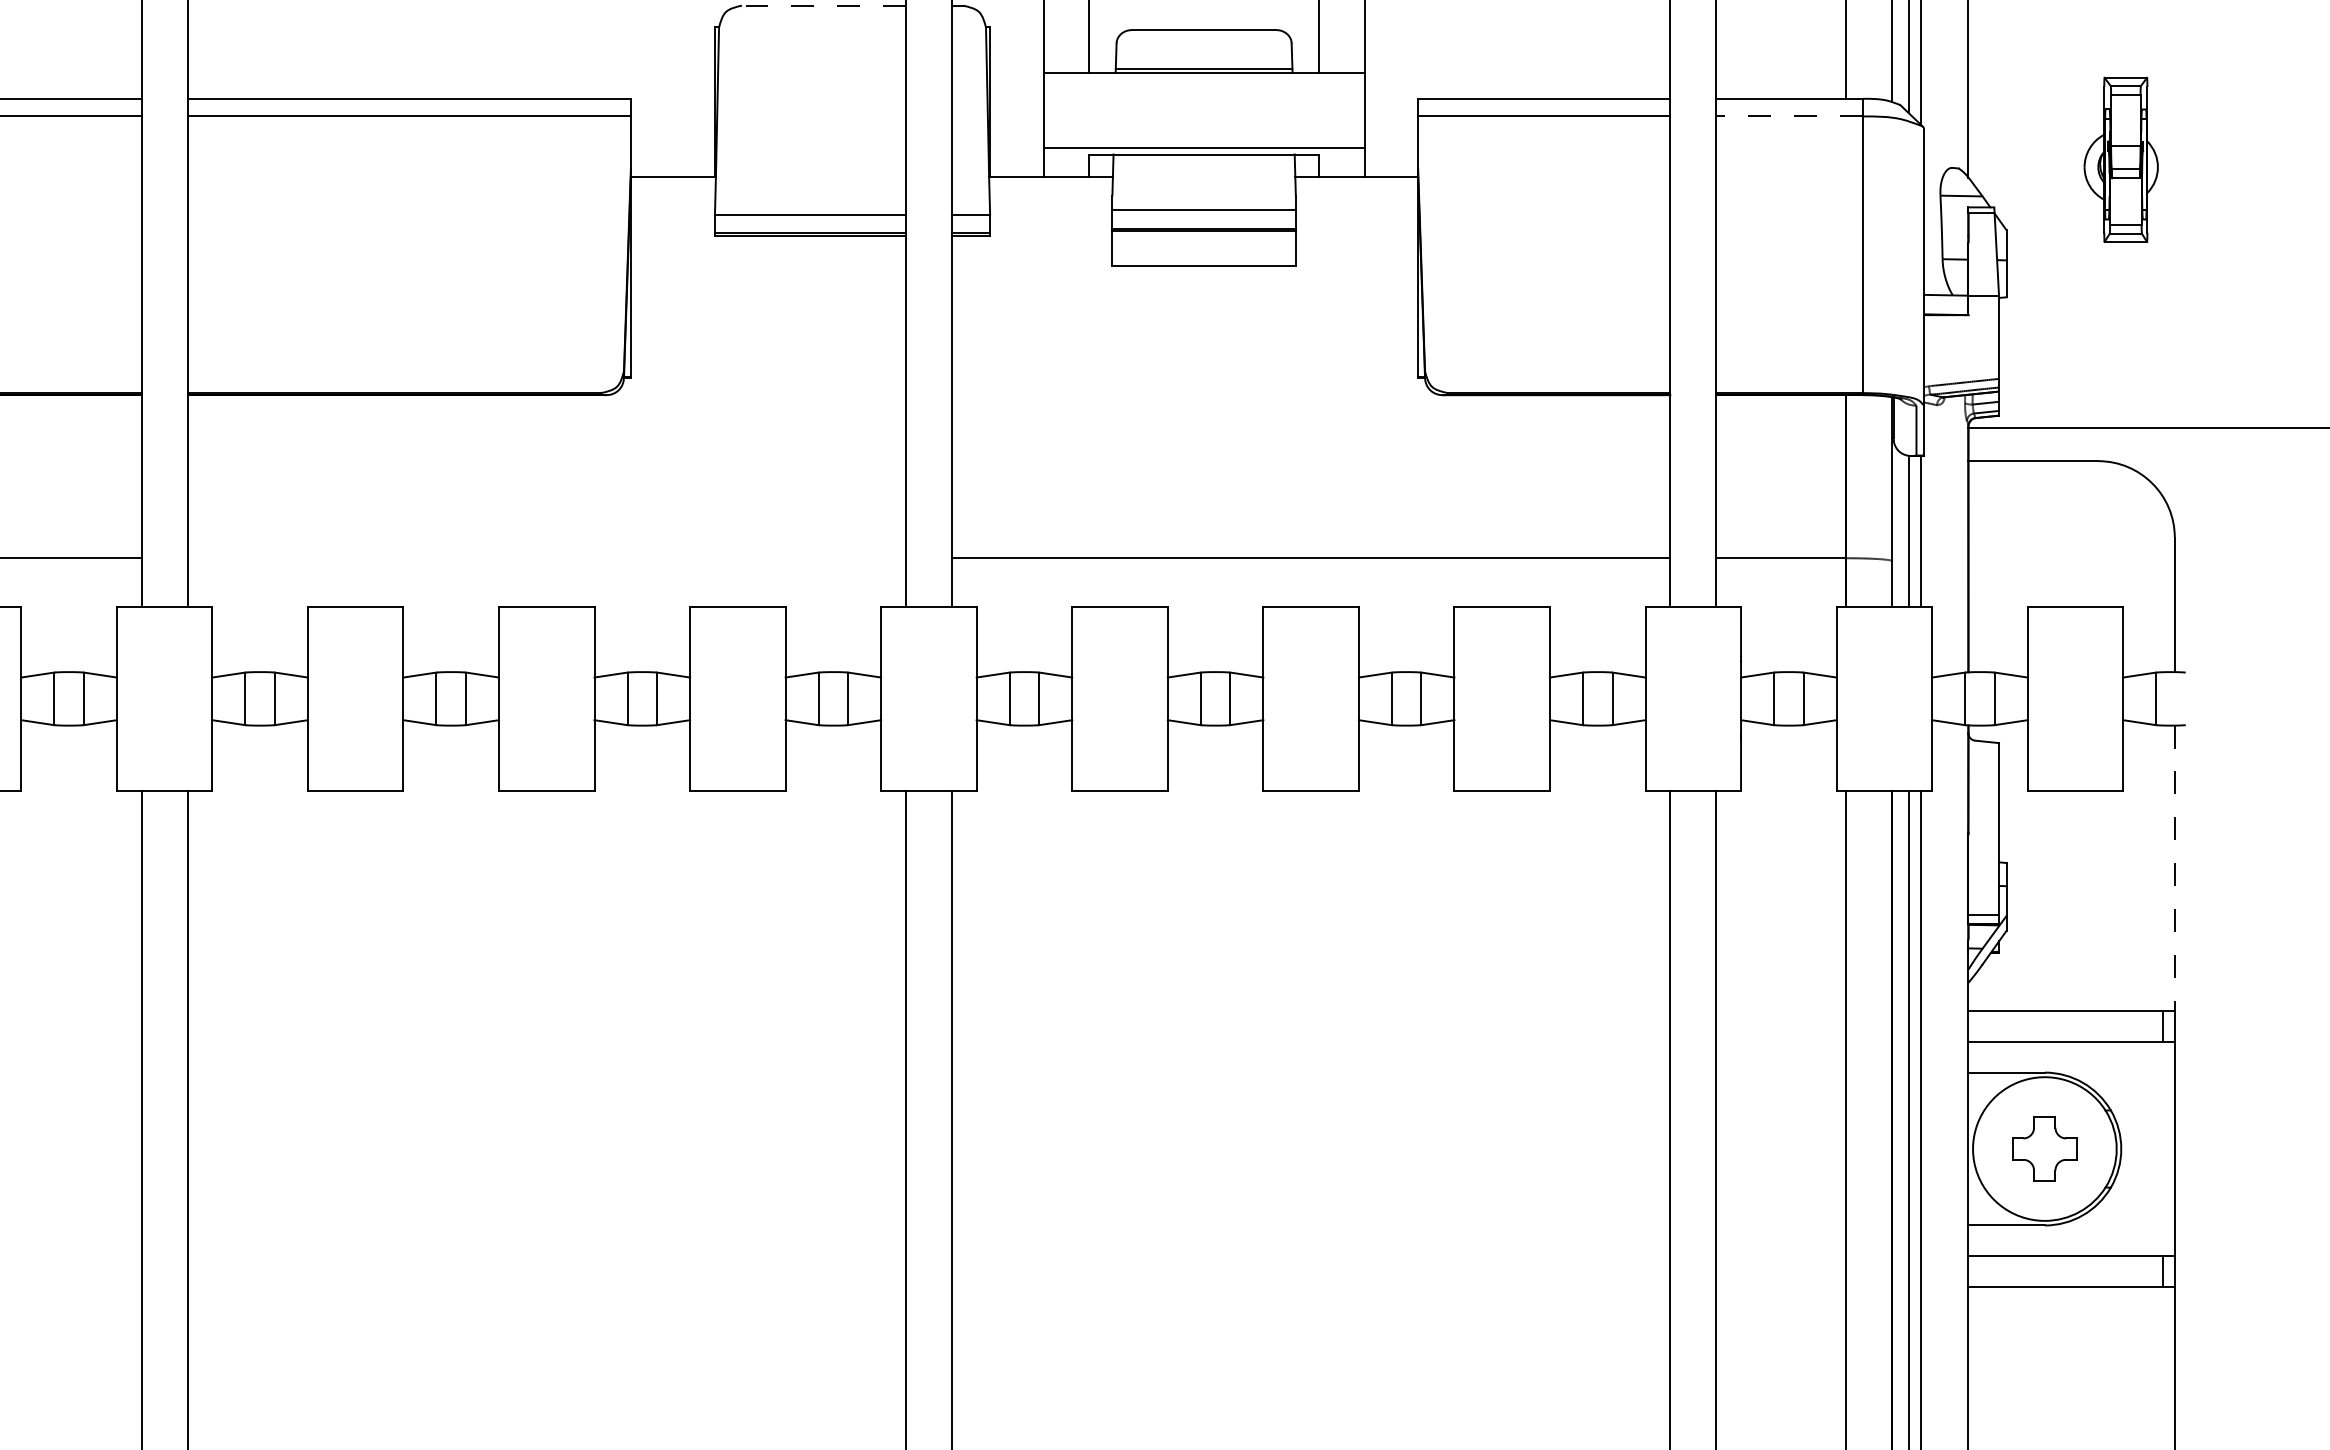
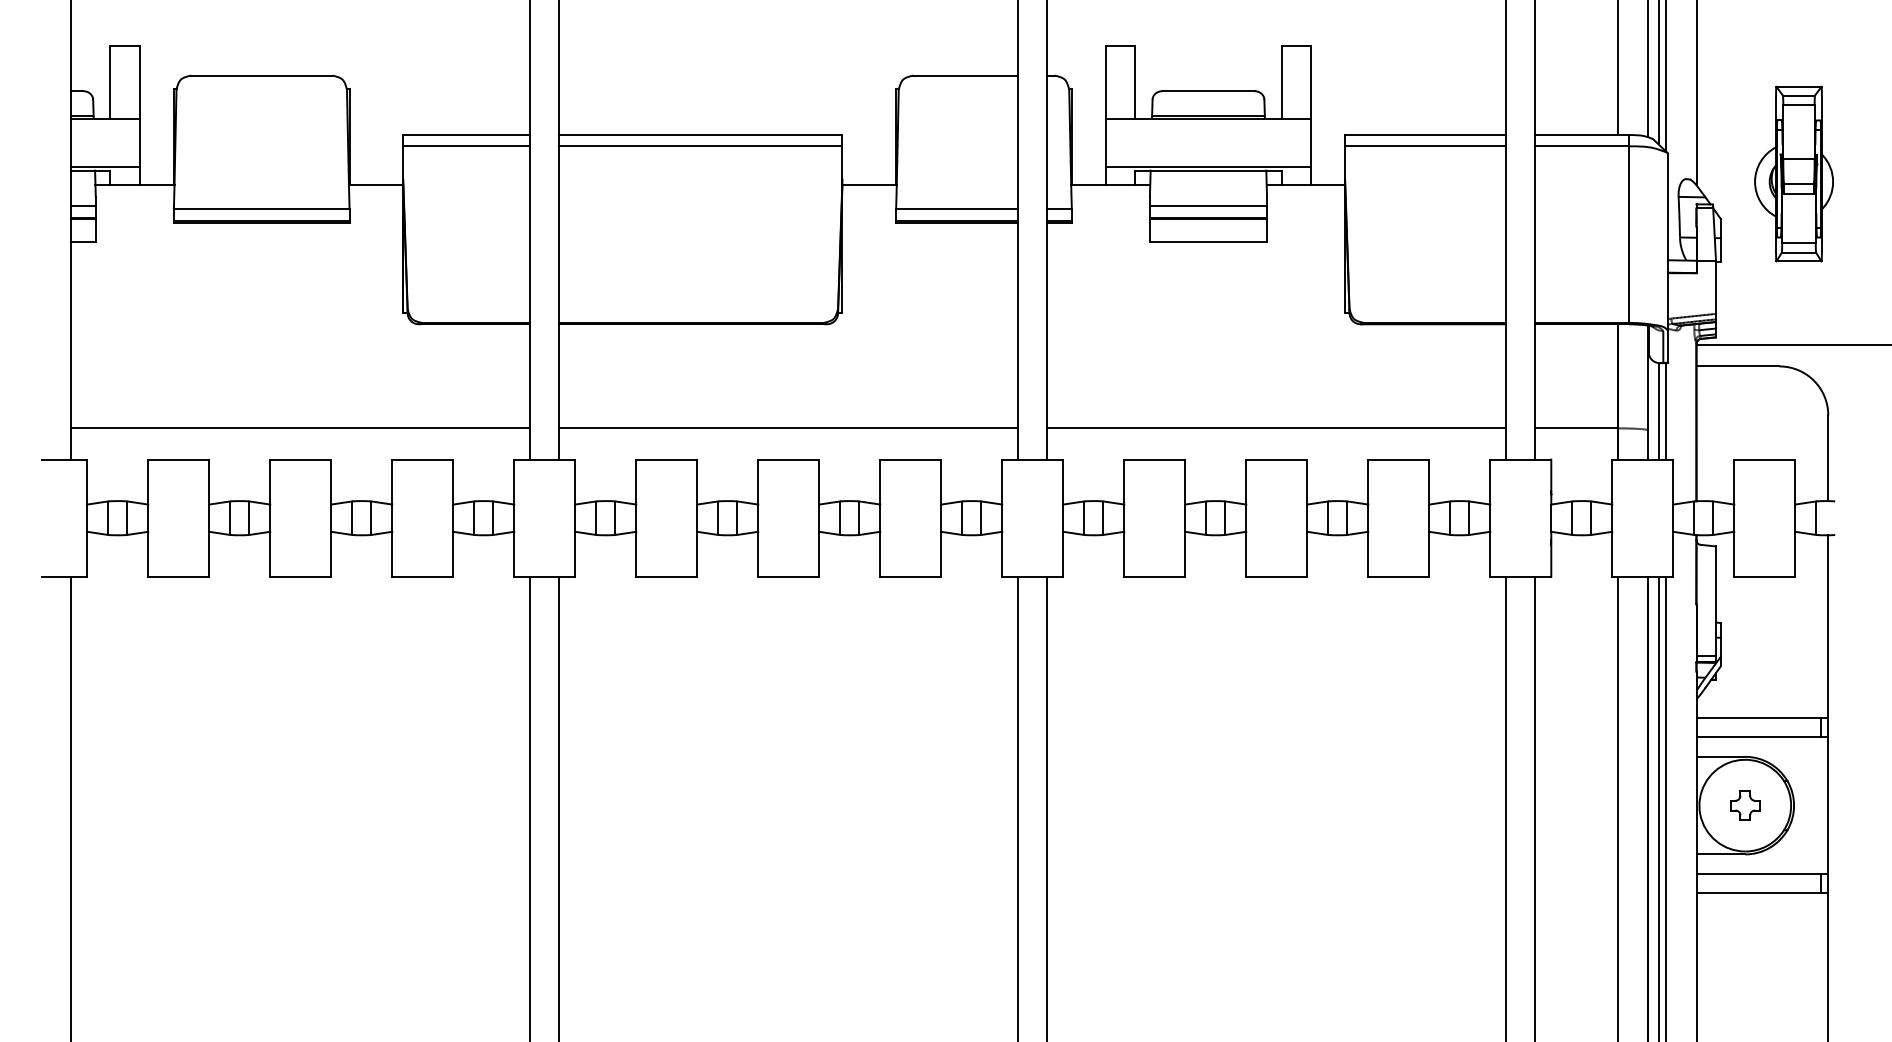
line: (823, 5) -> (965, 75), dashed -> solid
line: (1789, 116) -> (1582, 146), dashed -> solid
part: (2120, 159) -> (1793, 173), size x1.67
line: (546, 558) -> (788, 428), added
line: (2175, 870) -> (1828, 627), dashed -> solid
part: (2045, 1148) -> (1745, 805), size x0.71

